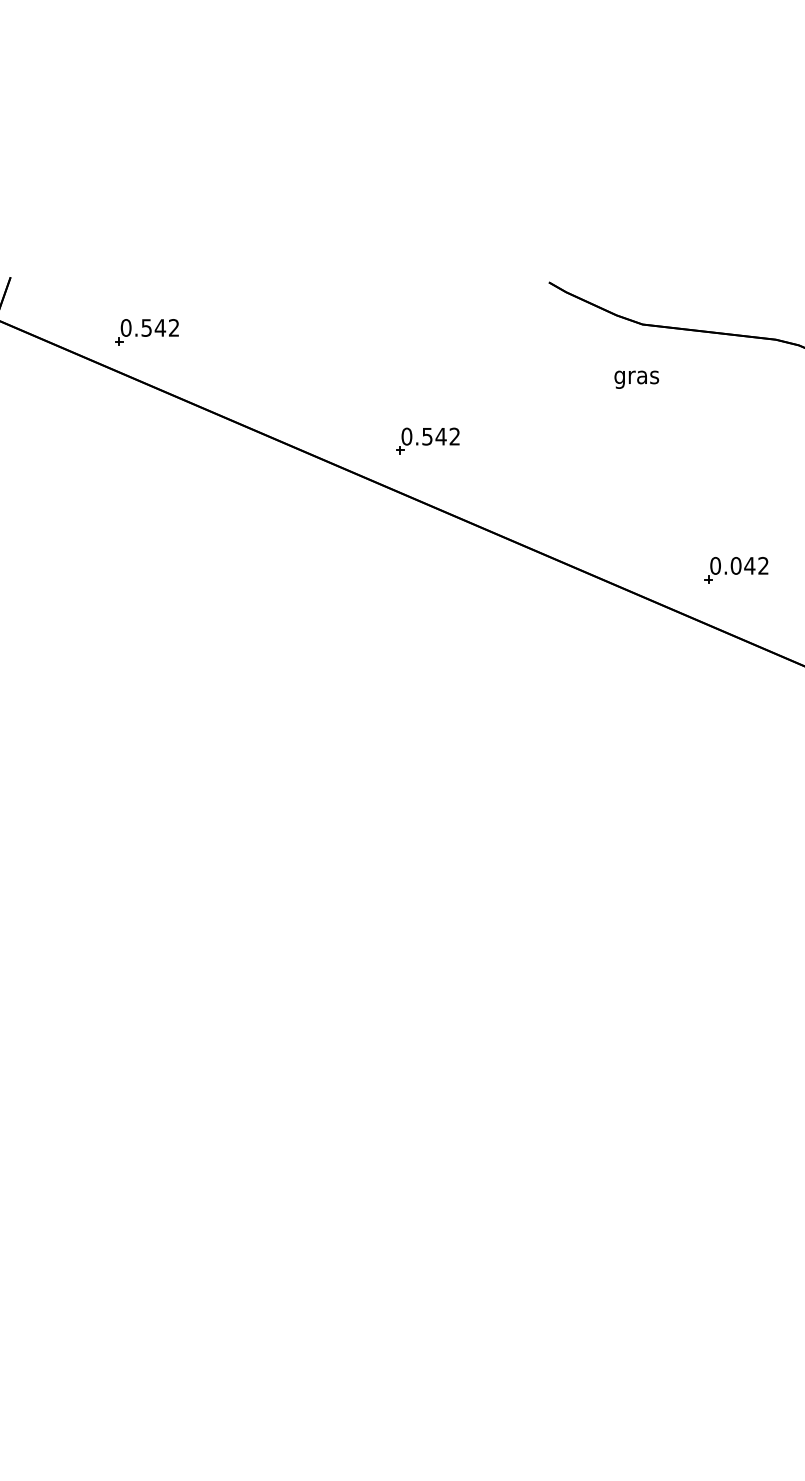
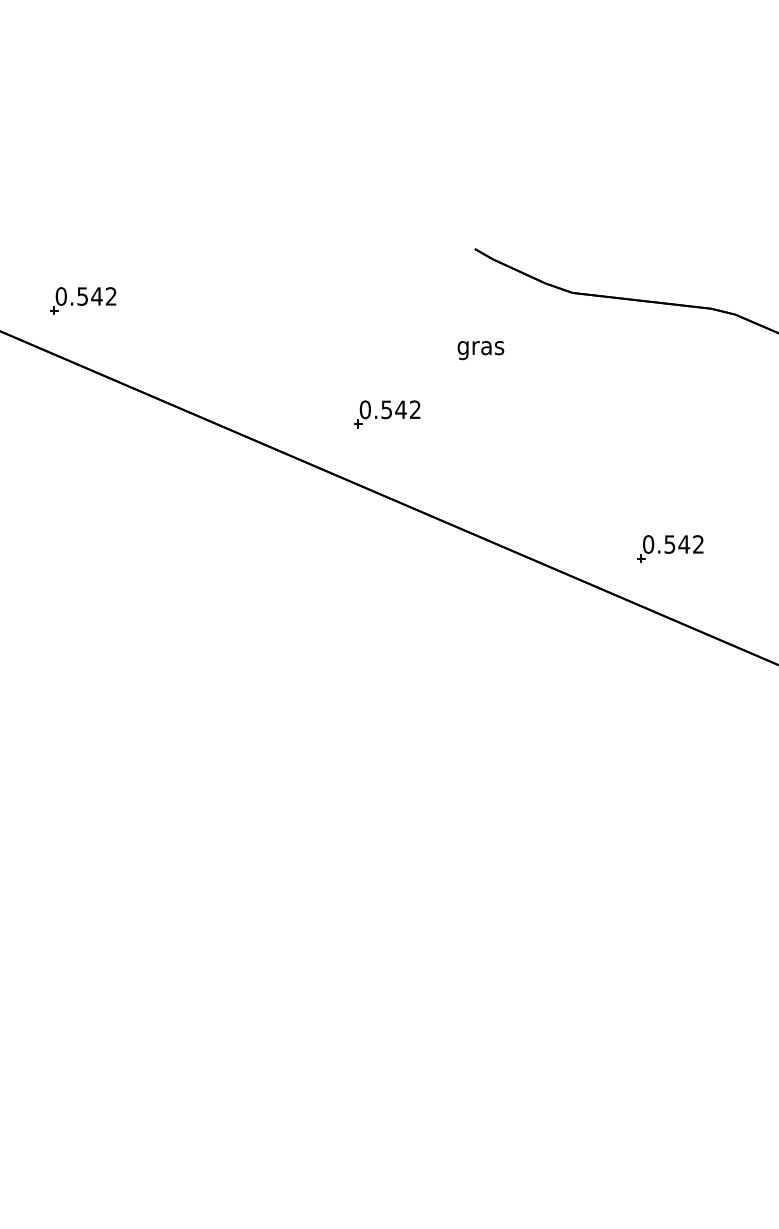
part: (146, 332) -> (82, 301), moved
text: (636, 379) -> (480, 350), moved
part: (427, 440) -> (386, 413), moved
text: (735, 565) -> (669, 544), 0.042 -> 0.542

